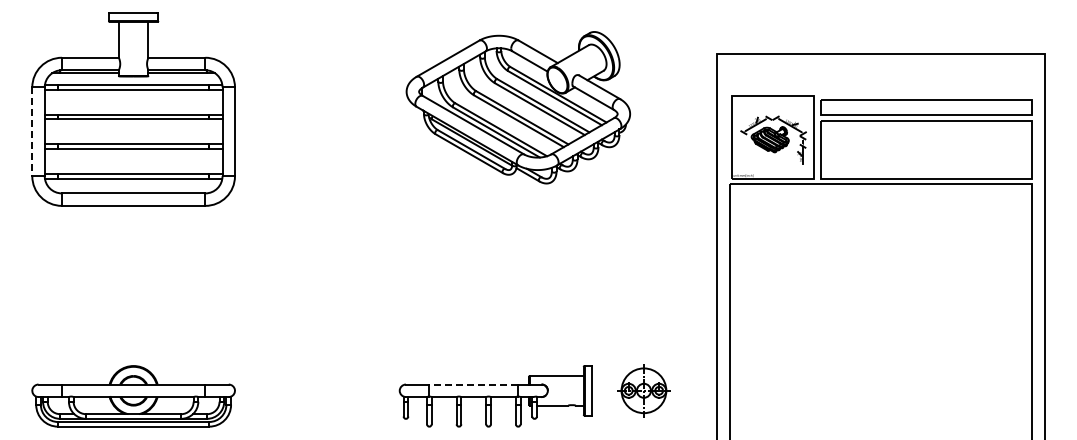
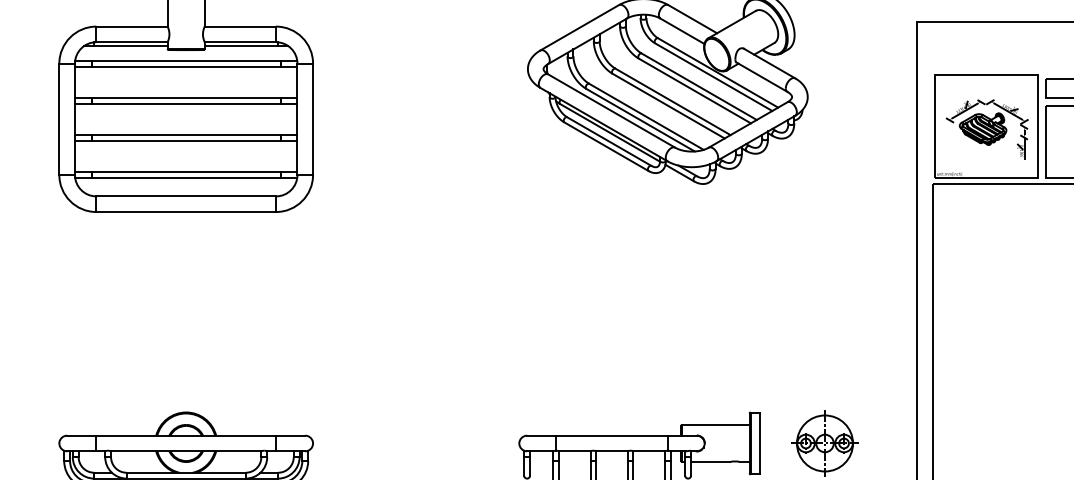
line: (32, 132) -> (59, 120), dashed -> solid
line: (473, 384) -> (611, 435), dashed -> solid

